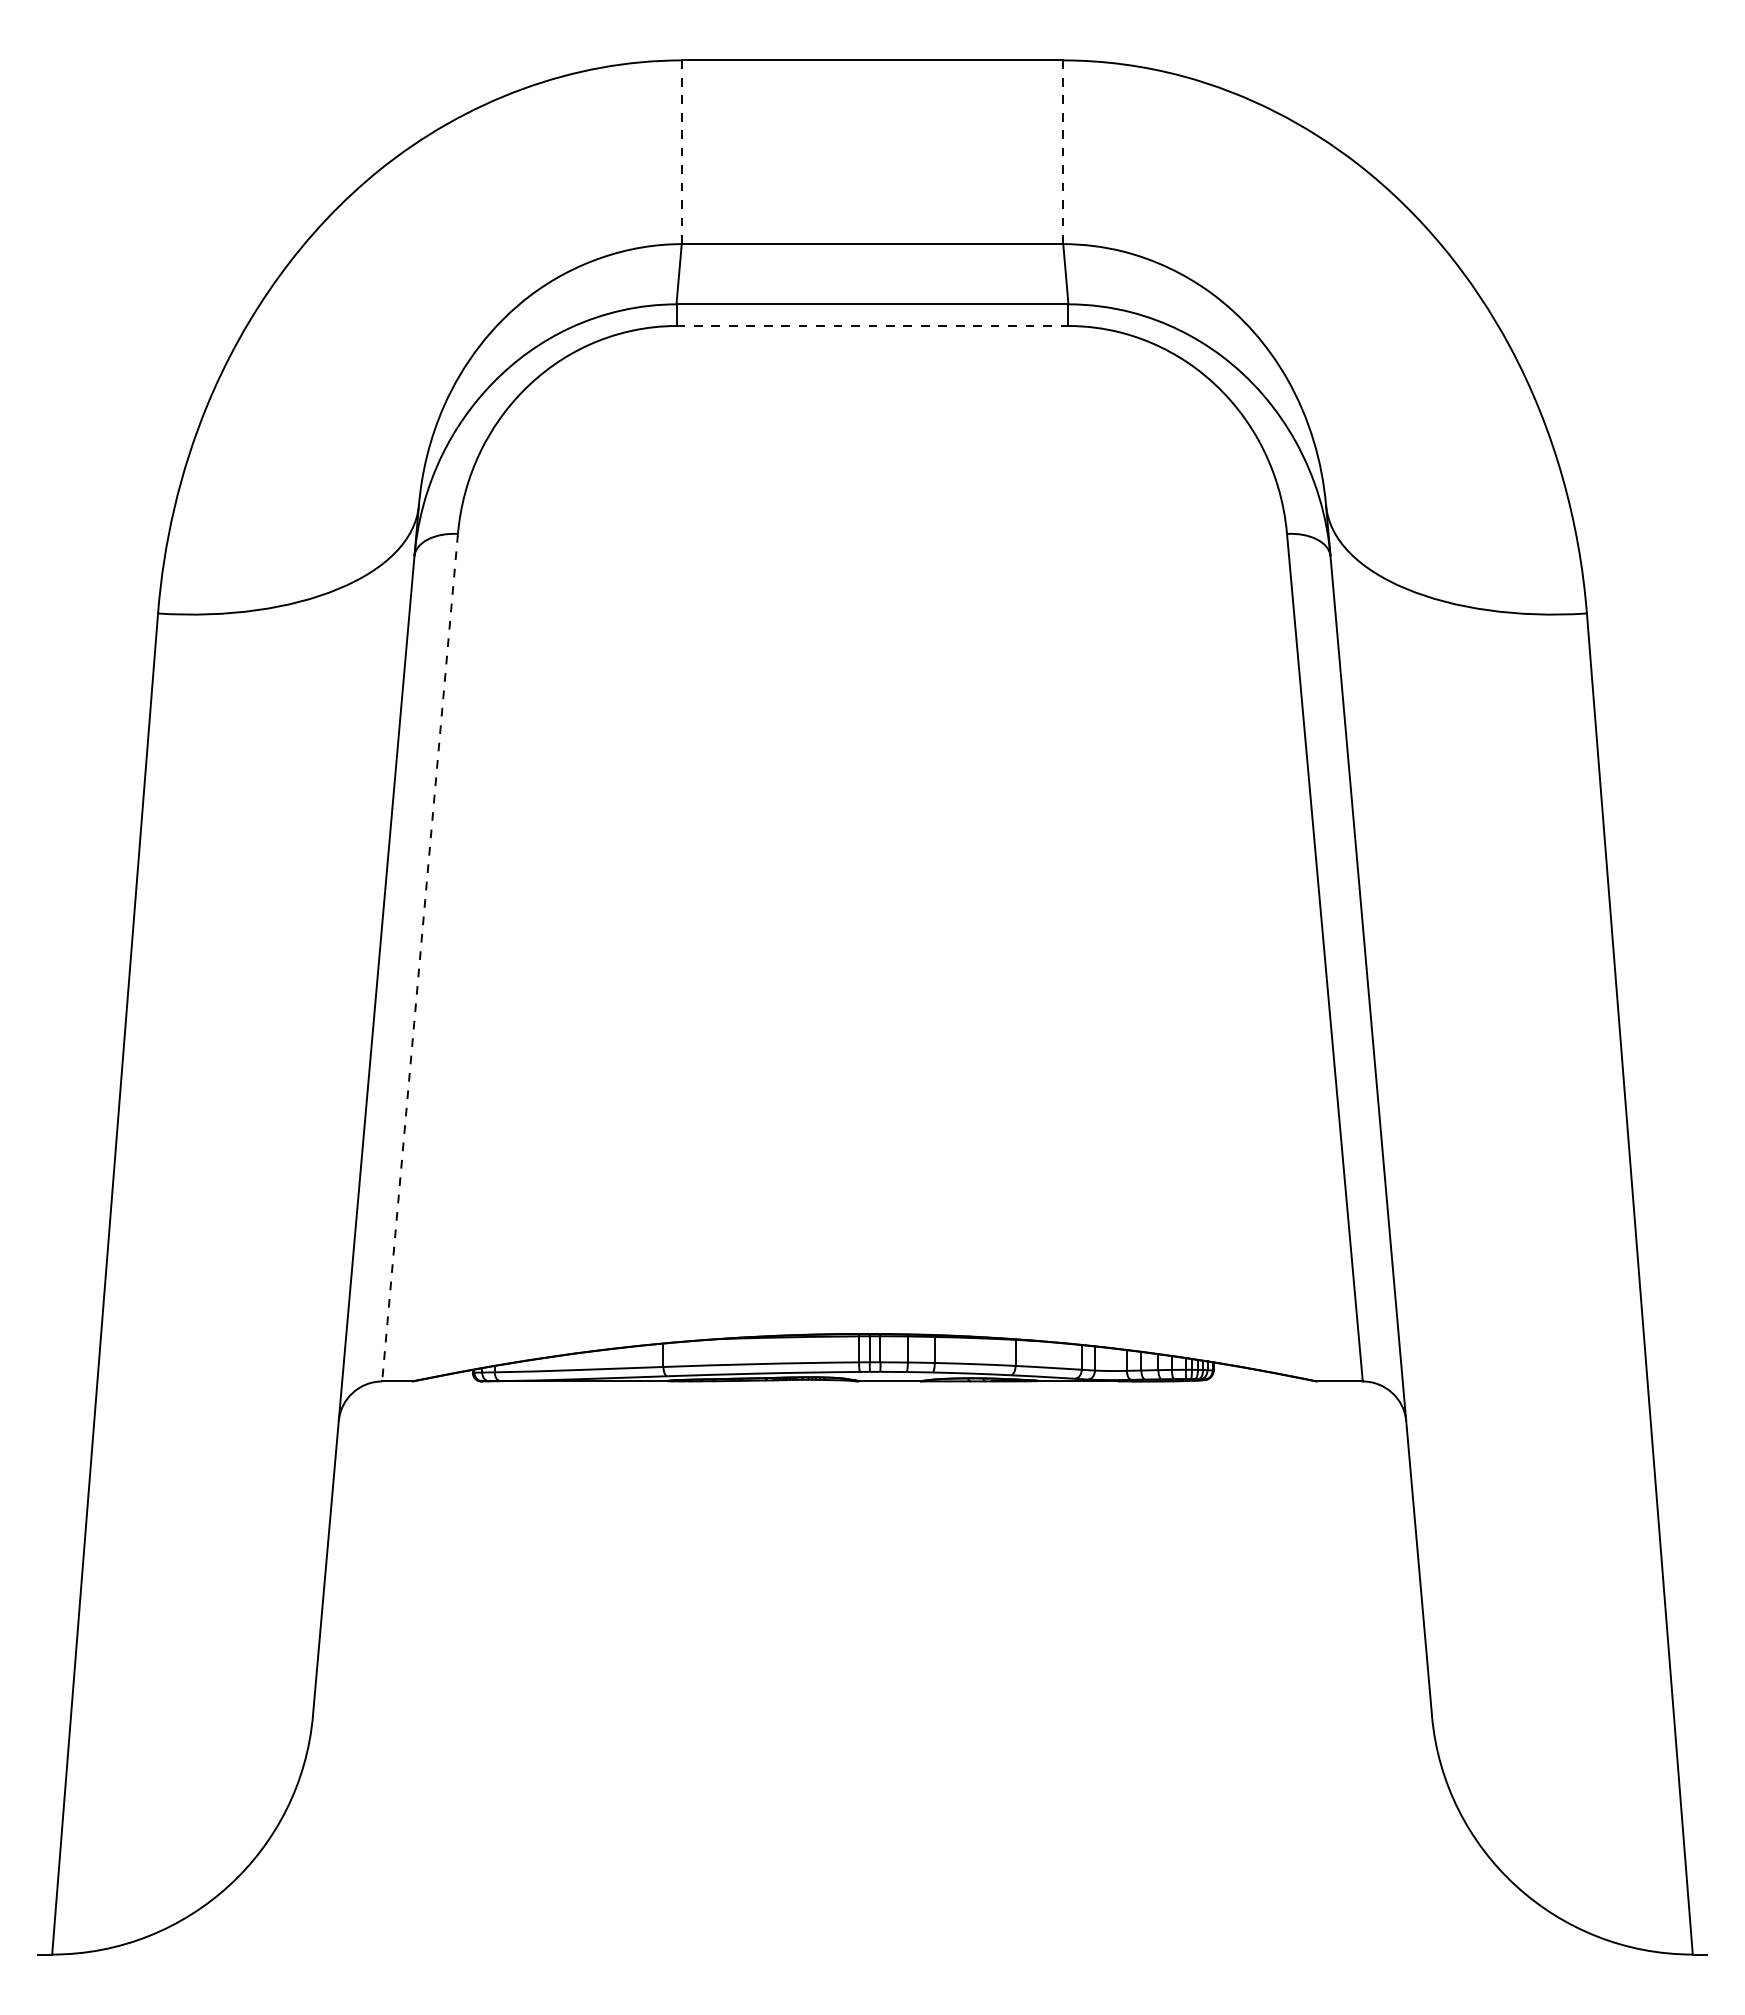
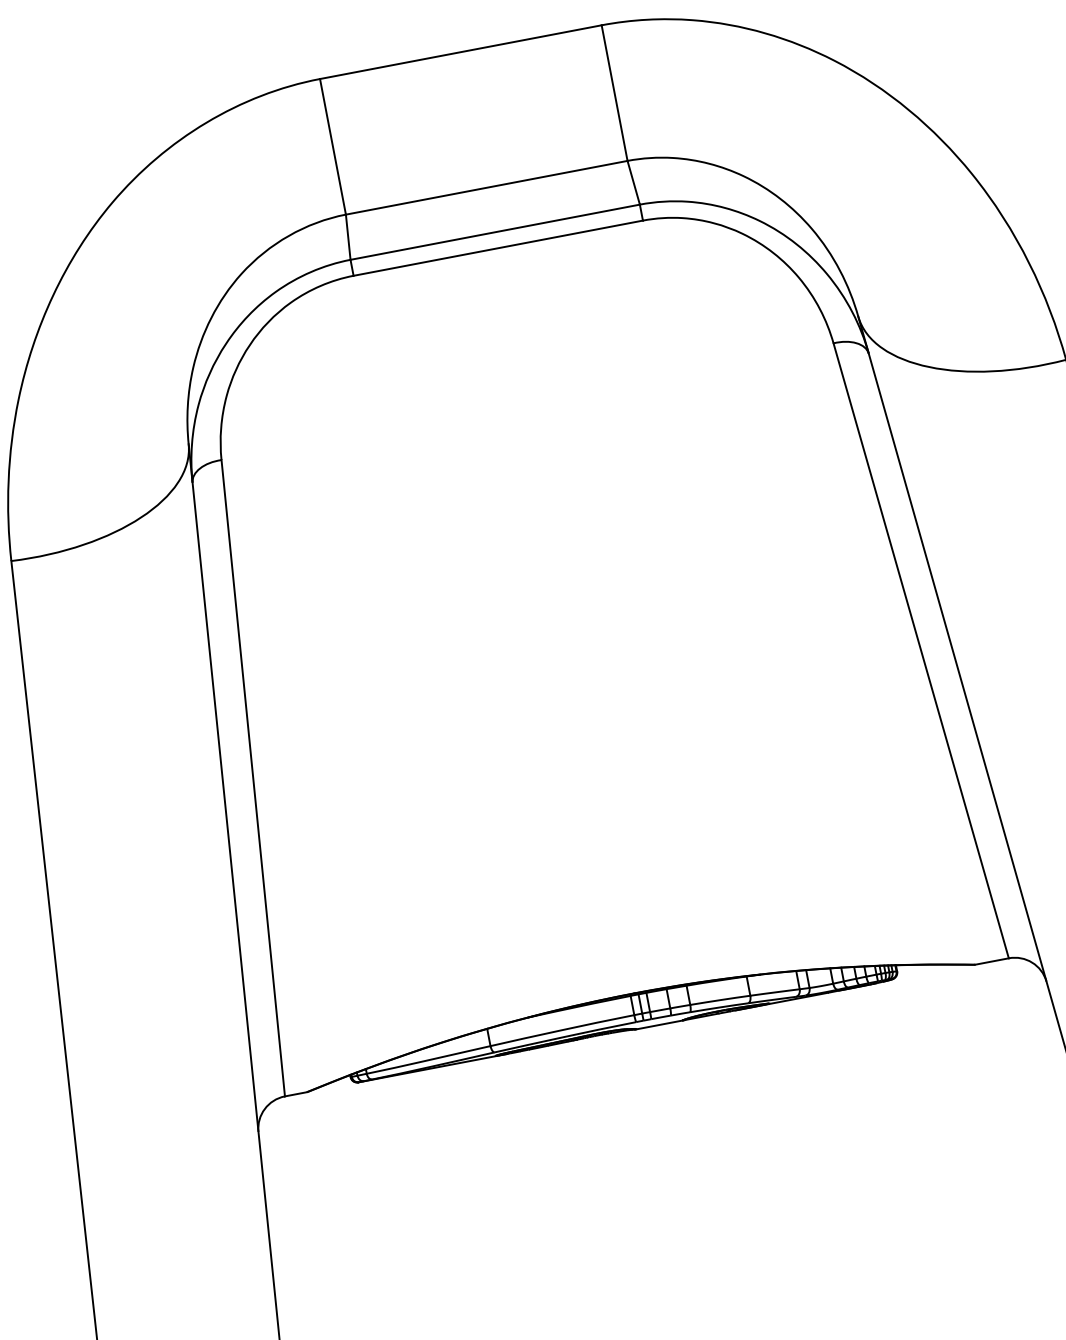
line: (681, 152) -> (332, 147), dashed -> solid
line: (1063, 152) -> (614, 93), dashed -> solid
line: (872, 326) -> (498, 248), dashed -> solid
line: (420, 958) -> (253, 778), dashed -> solid

